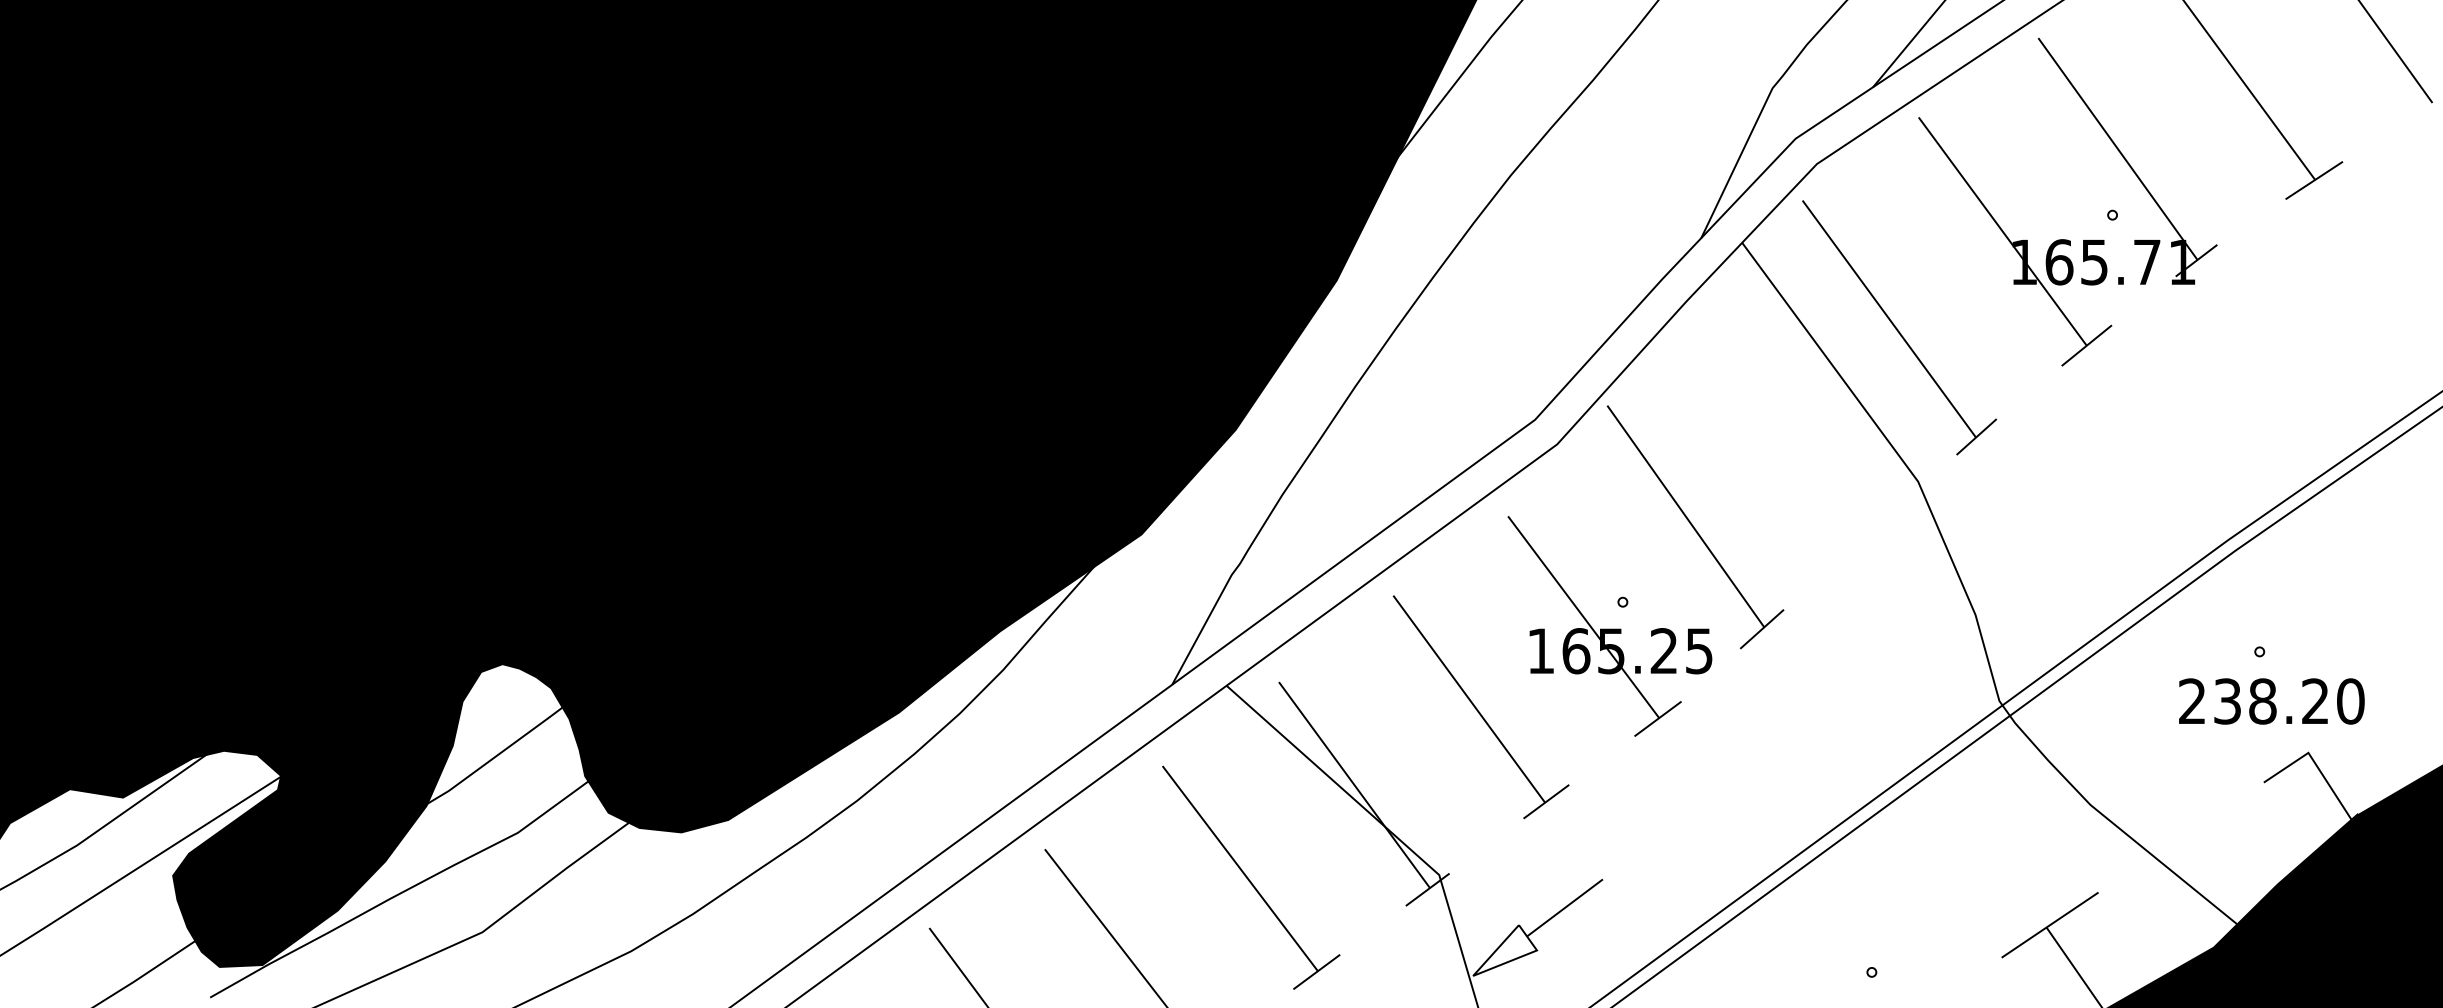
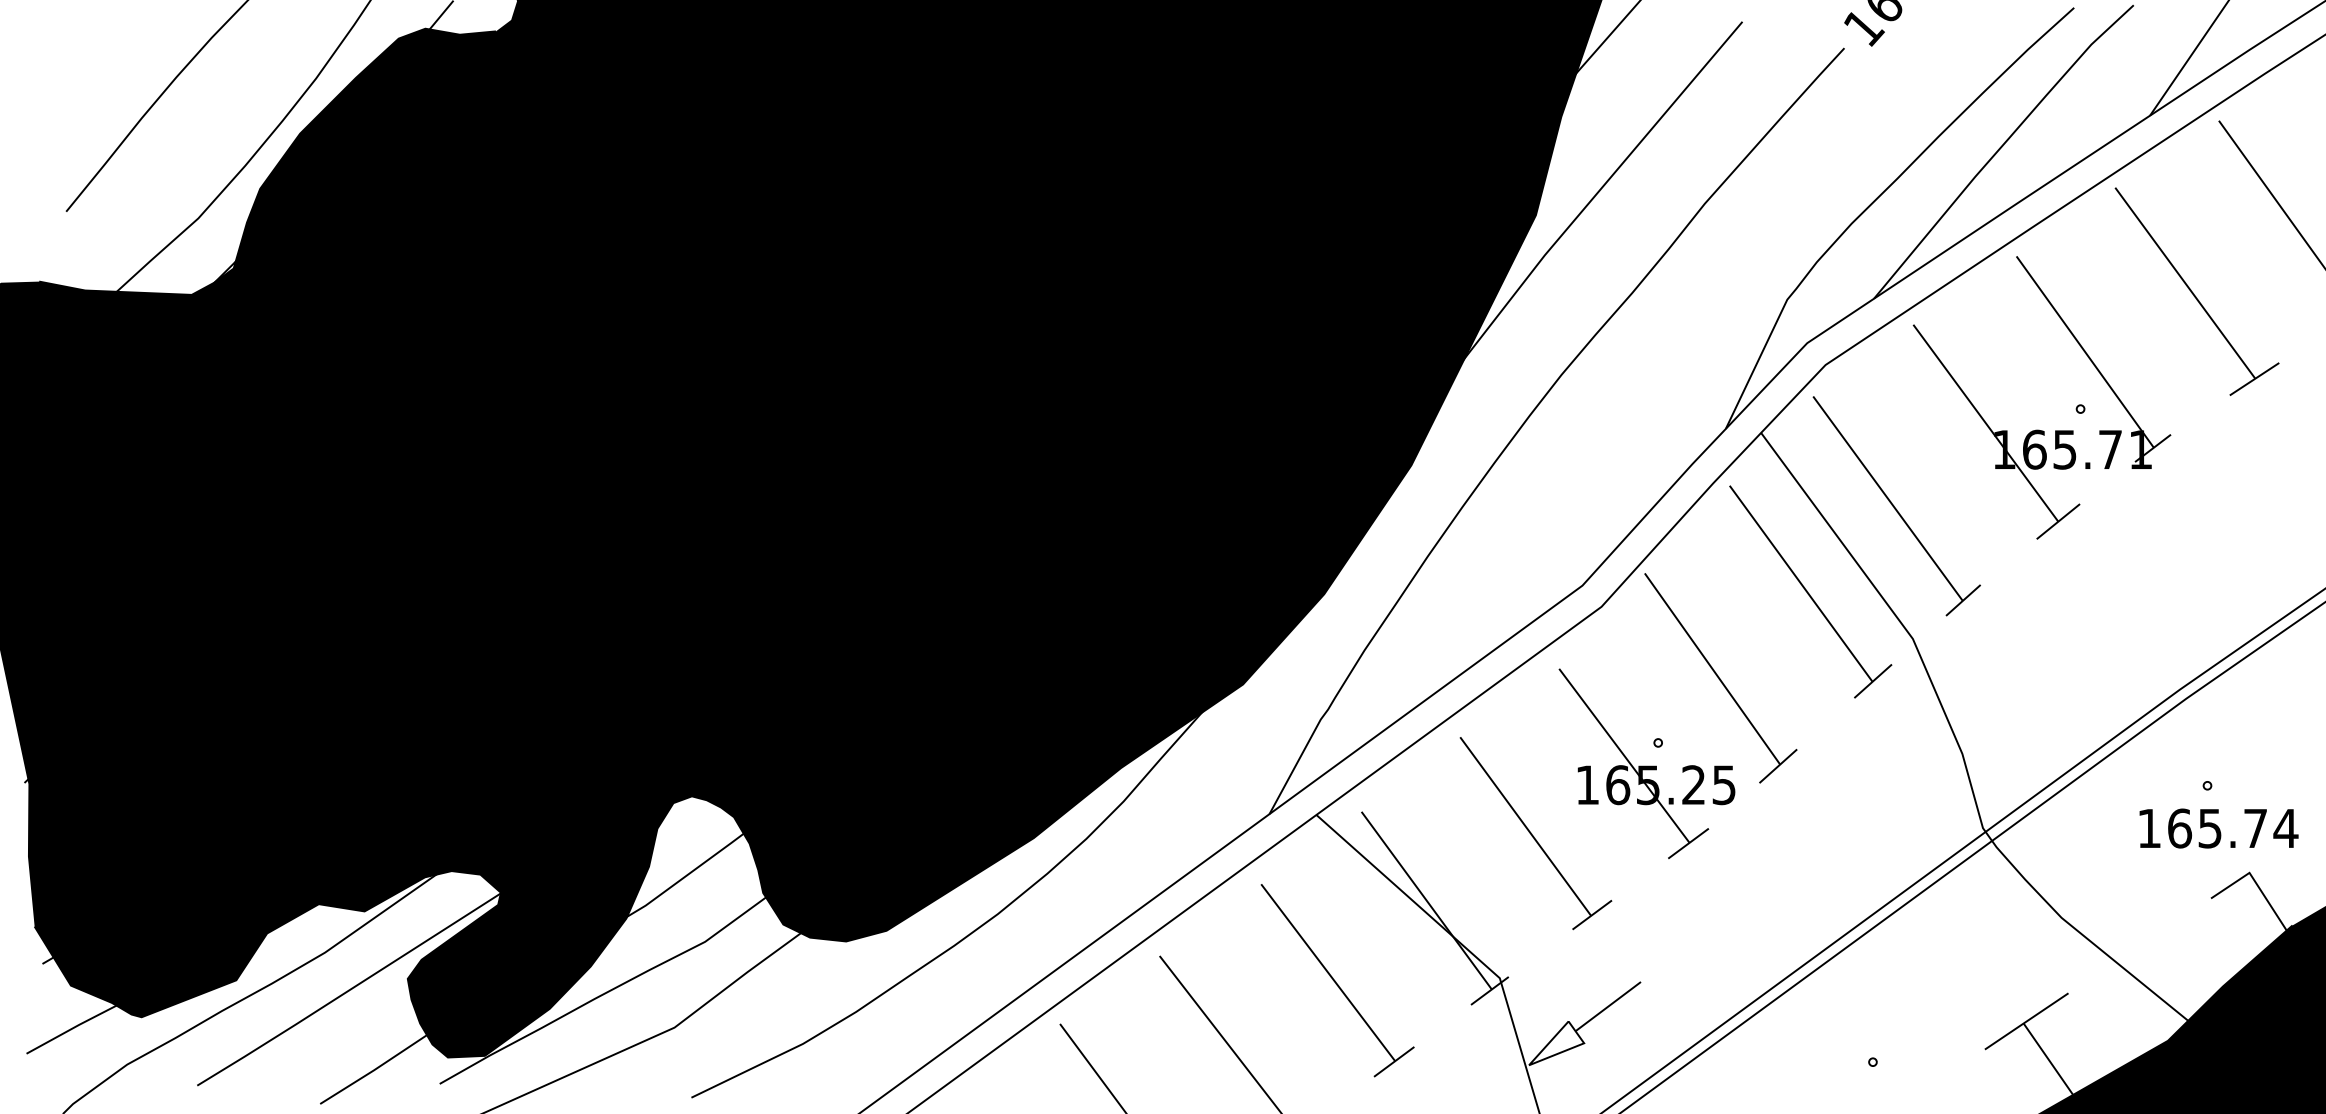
part: (1799, 426) -> (1810, 591), added
text: (2272, 701) -> (2218, 828), 238.20 -> 165.74

